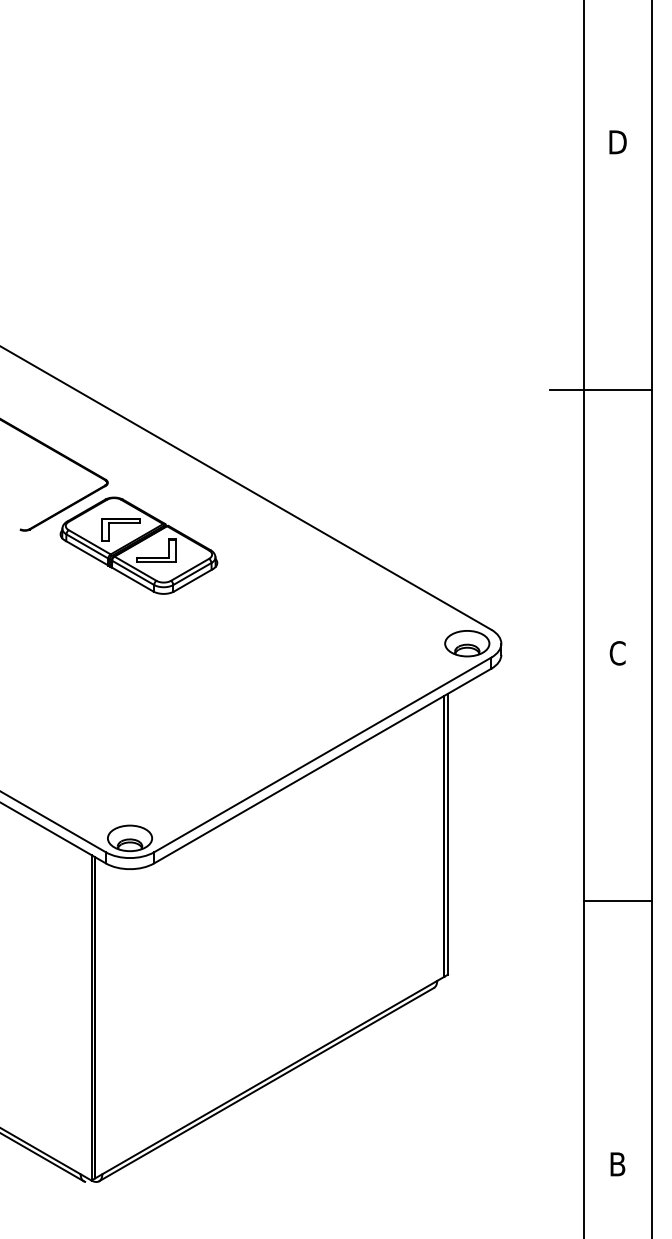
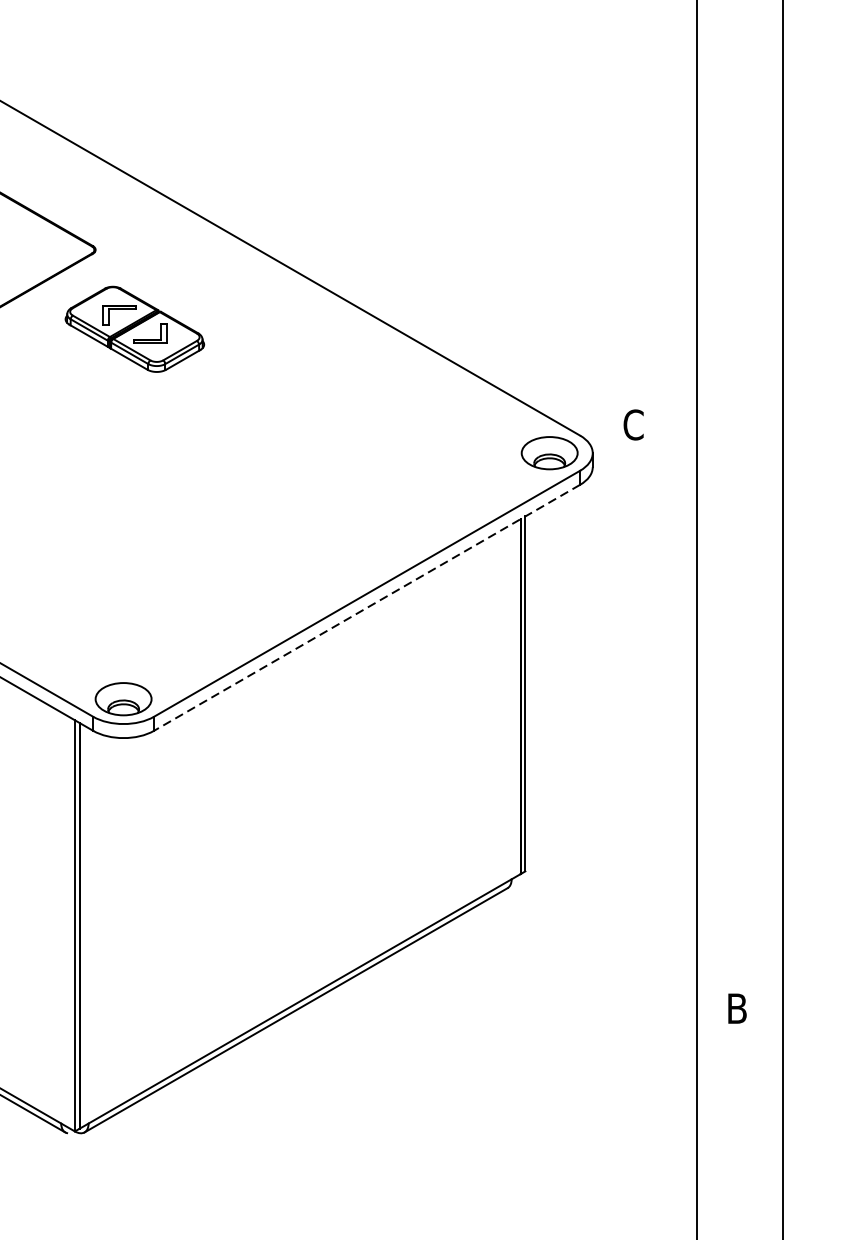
line: (600, 390) -> (718, 133), removed
part: (138, 545) -> (134, 329), size x0.7
text: (617, 653) -> (633, 425), moved
line: (322, 766) -> (366, 608), solid -> dashed
line: (617, 901) -> (739, 778), removed
text: (617, 1164) -> (736, 1008), moved

